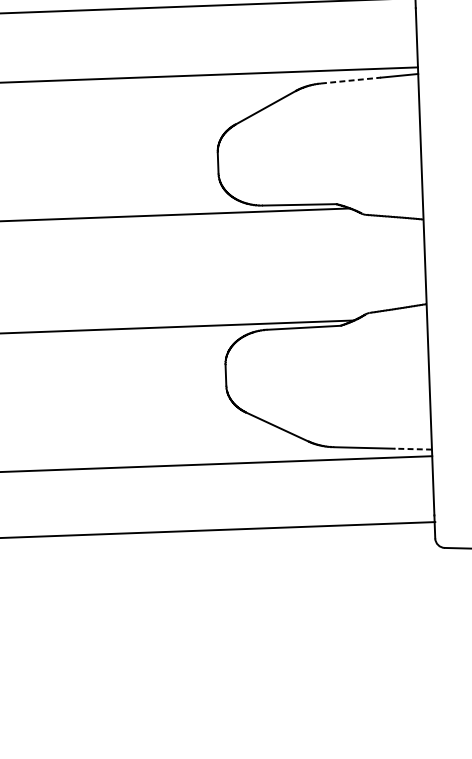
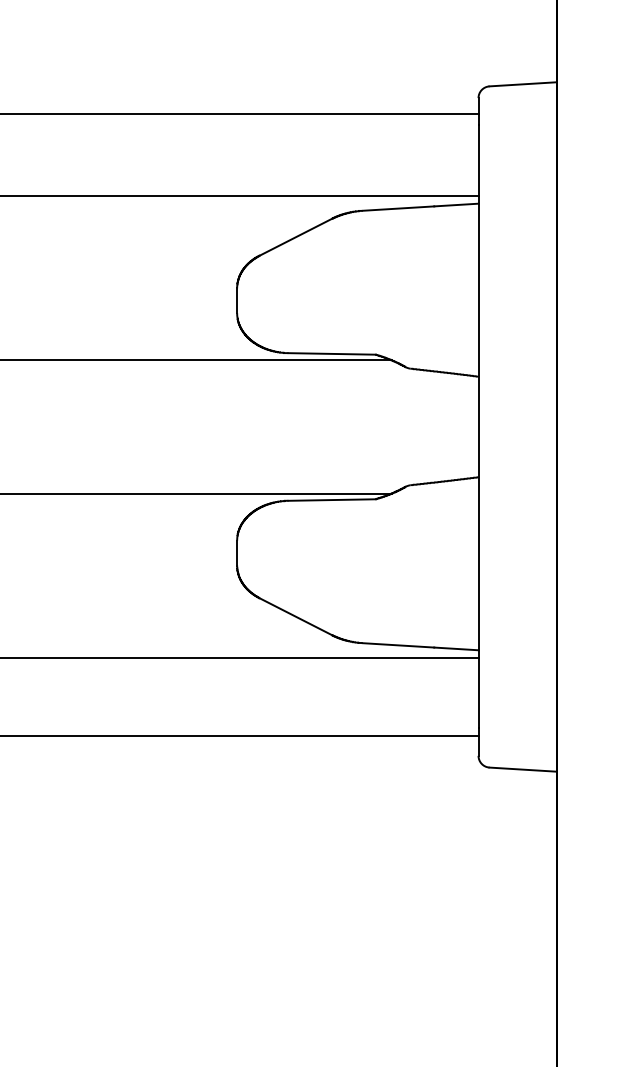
line: (351, 80) -> (398, 208), dashed -> solid
line: (412, 448) -> (455, 648), dashed -> solid

